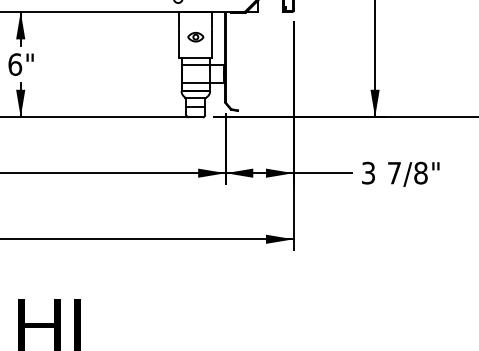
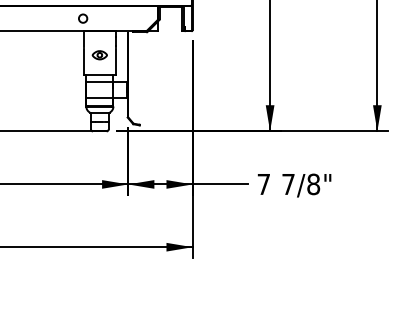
text: (368, 172) -> (263, 183), 3 -> 7

